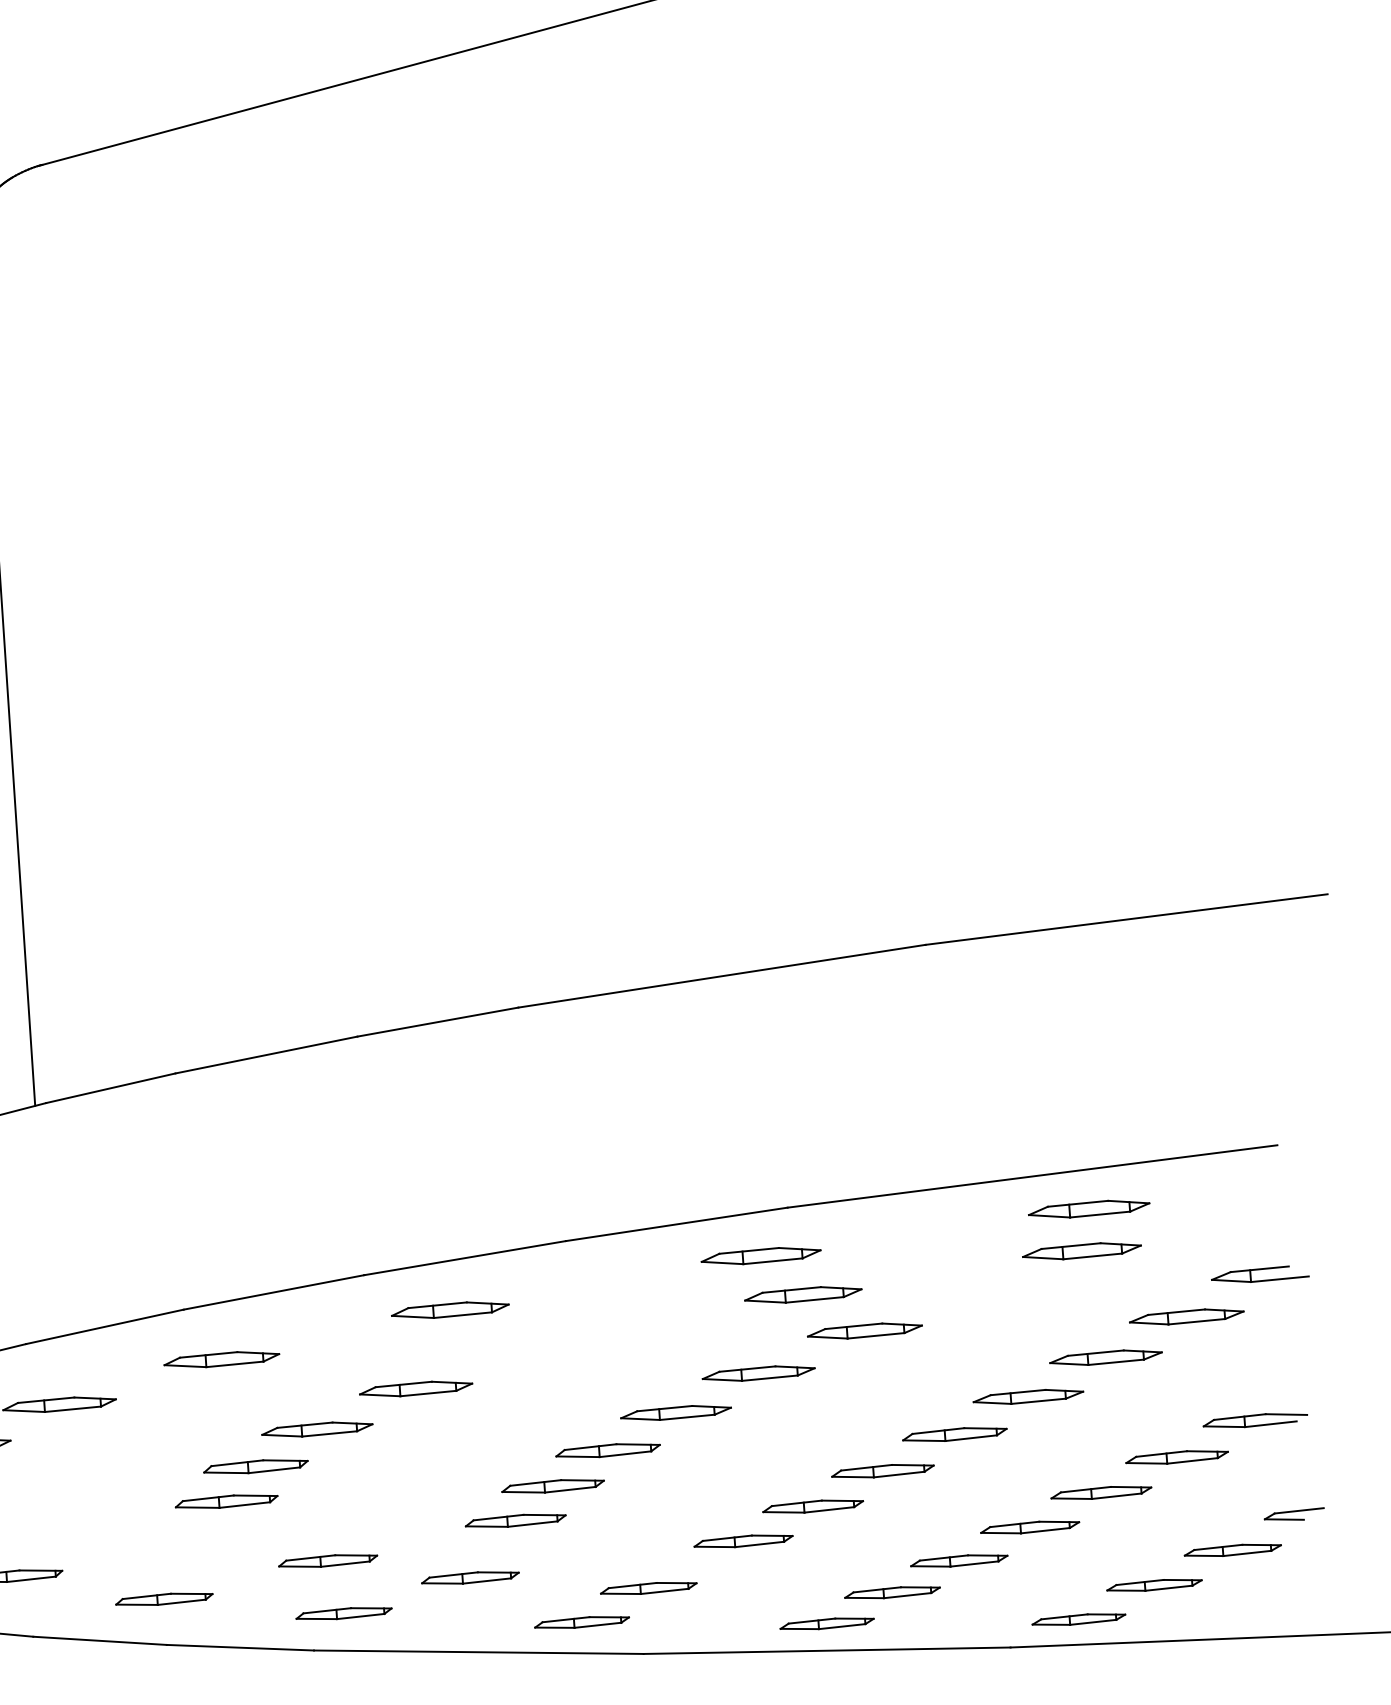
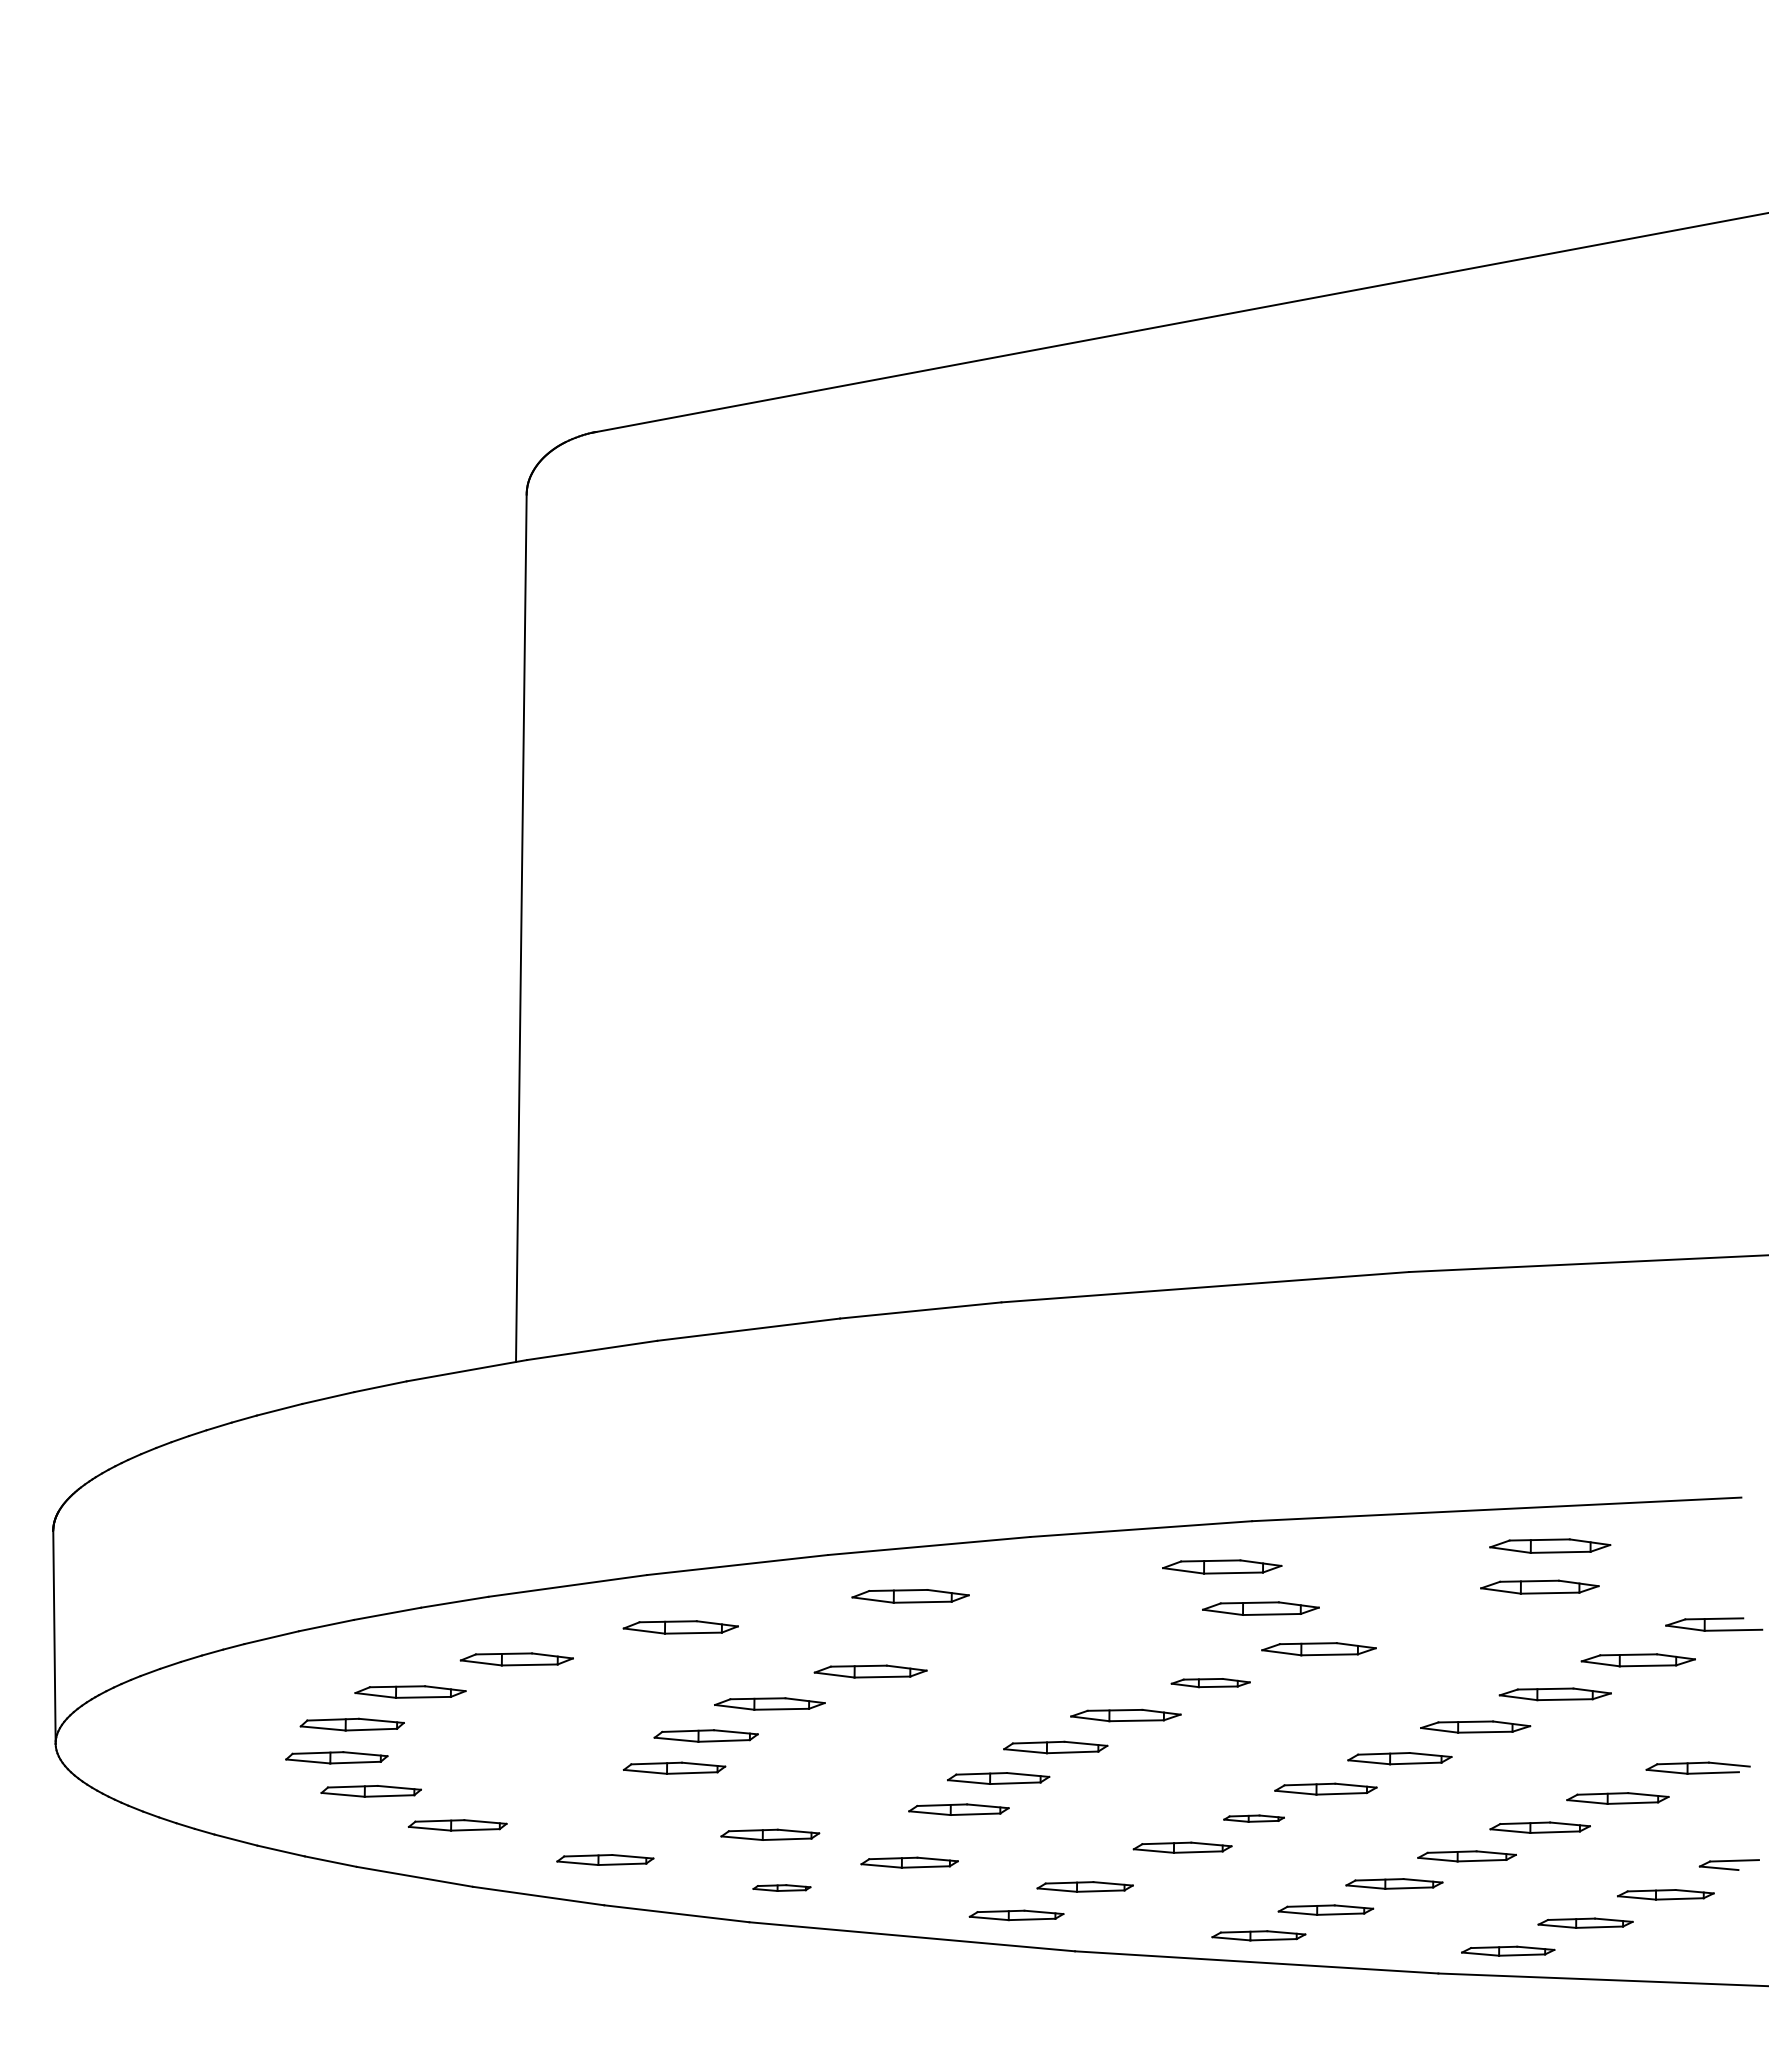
part: (758, 1373) -> (1210, 1682), size x0.7
part: (812, 1506) -> (1253, 1818), size x0.6
part: (343, 1613) -> (781, 1887), size x0.6

